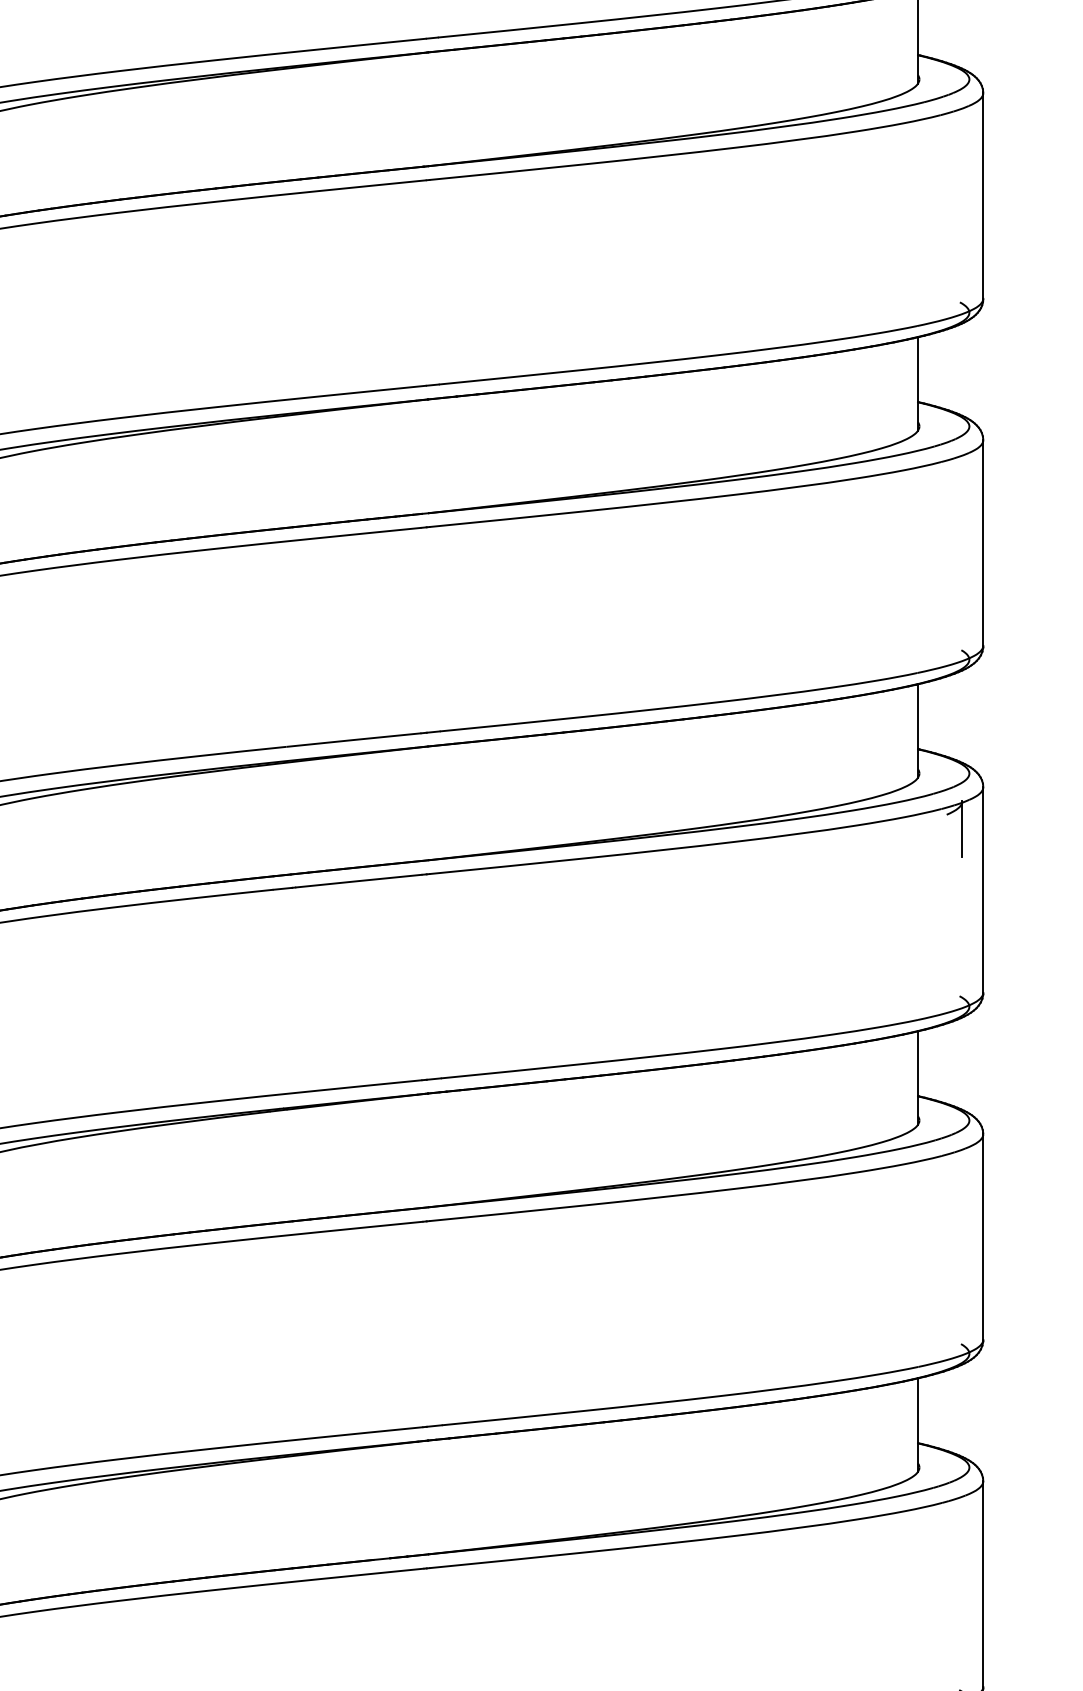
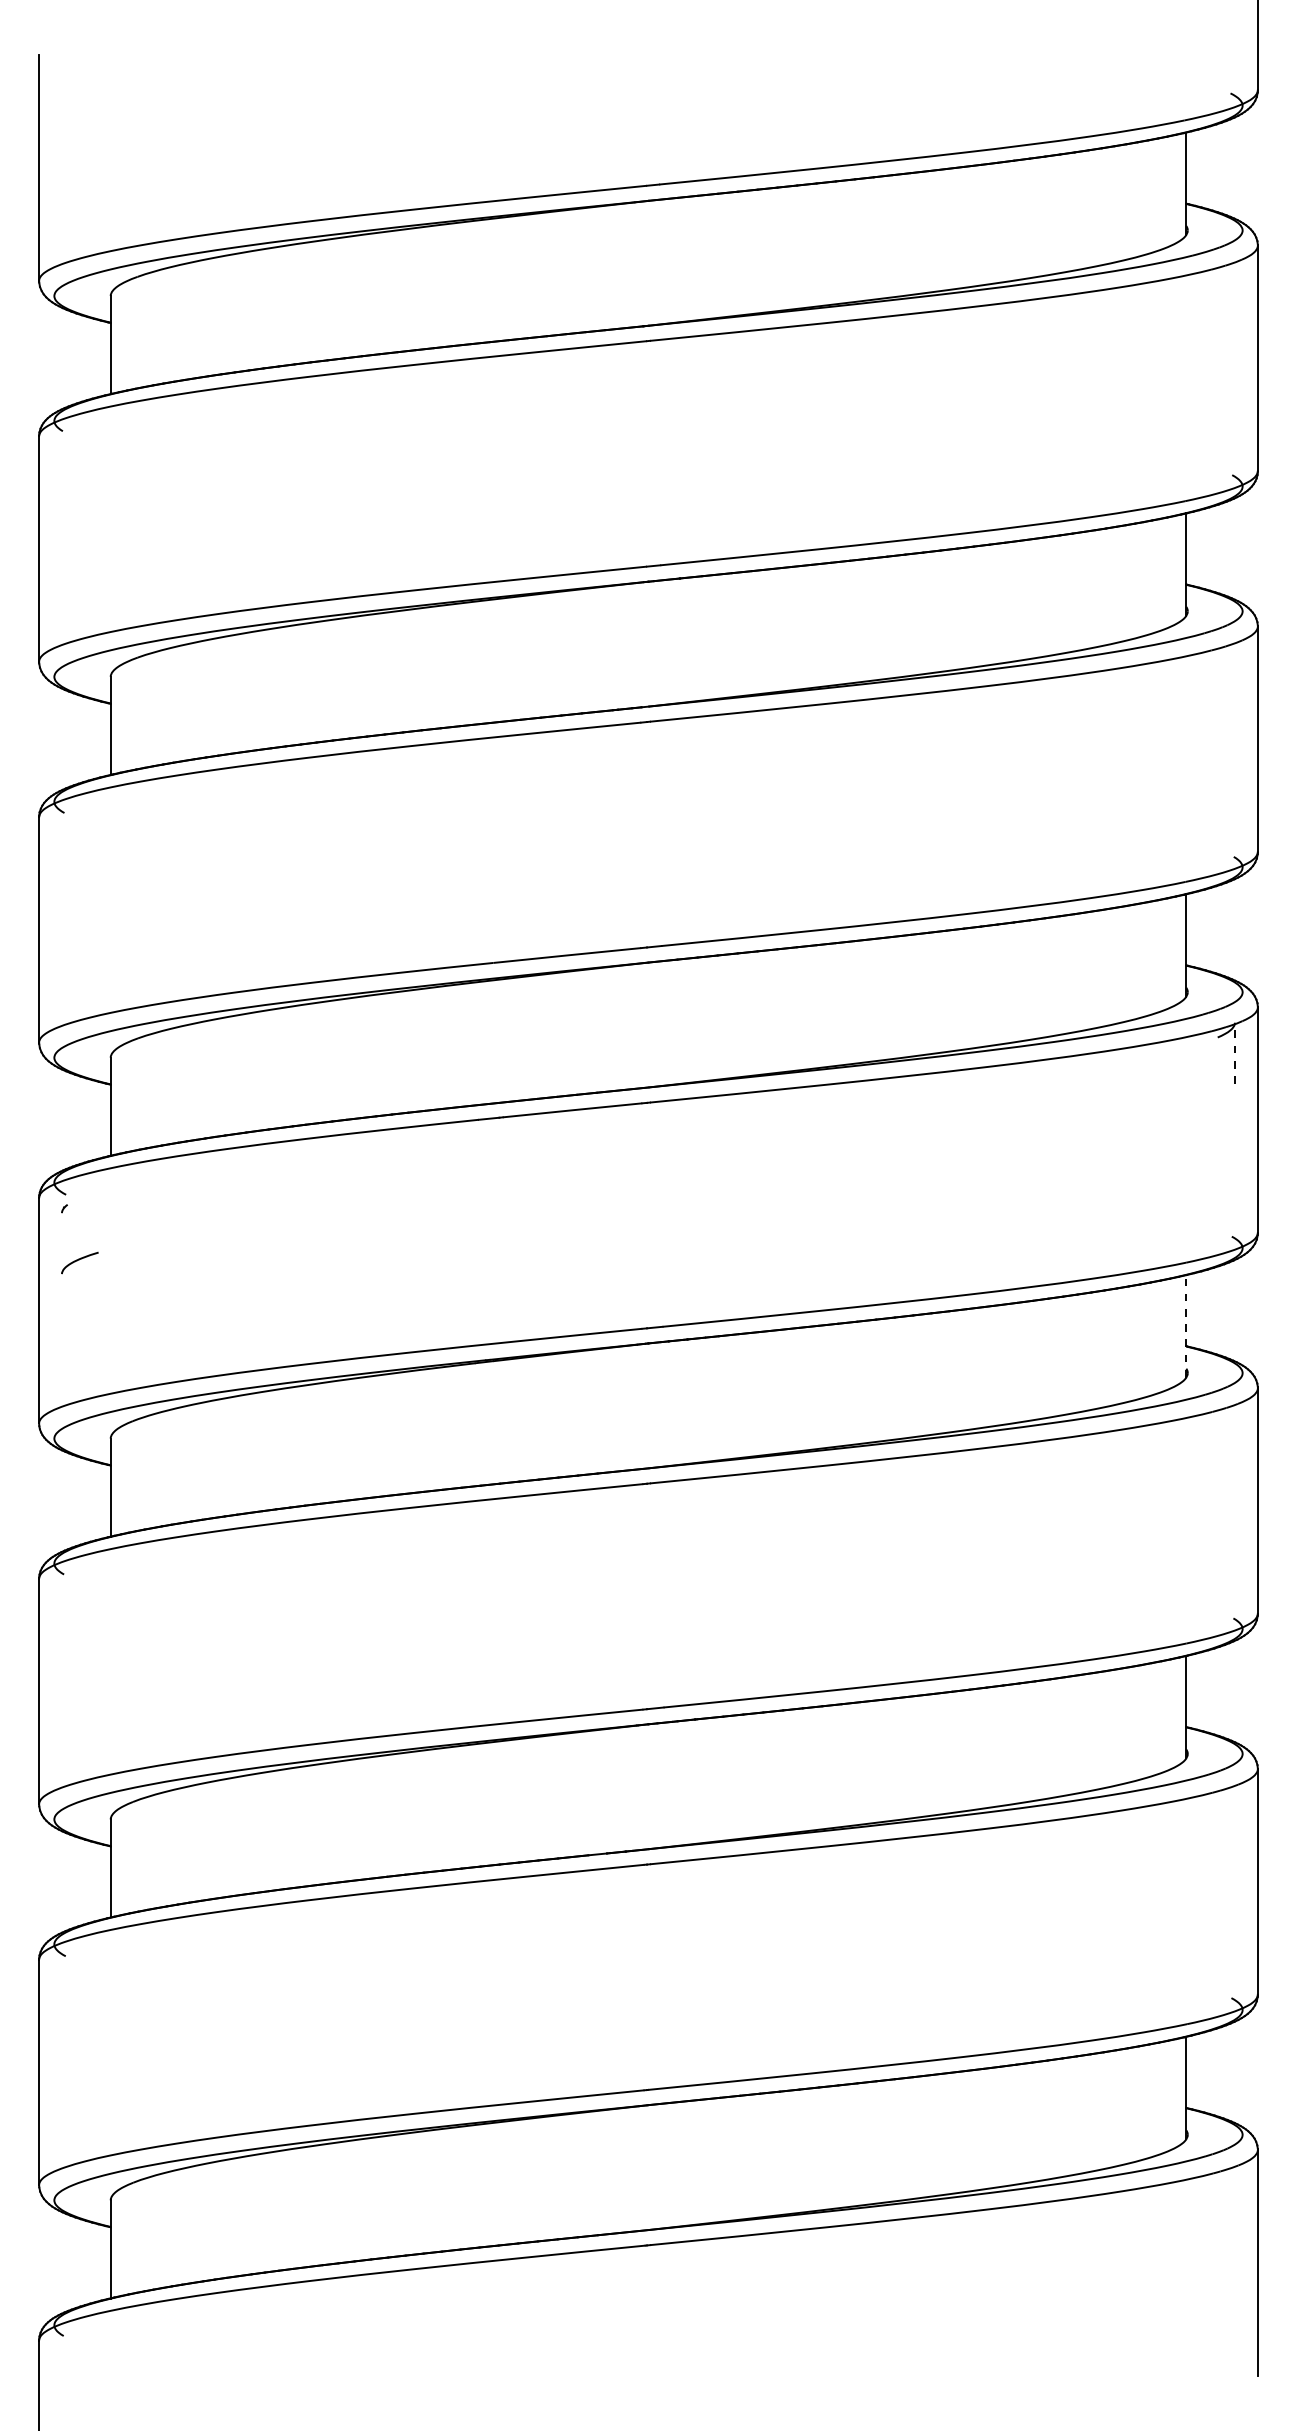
line: (962, 829) -> (1235, 1053), solid -> dashed
line: (918, 1077) -> (1186, 1325), solid -> dashed

